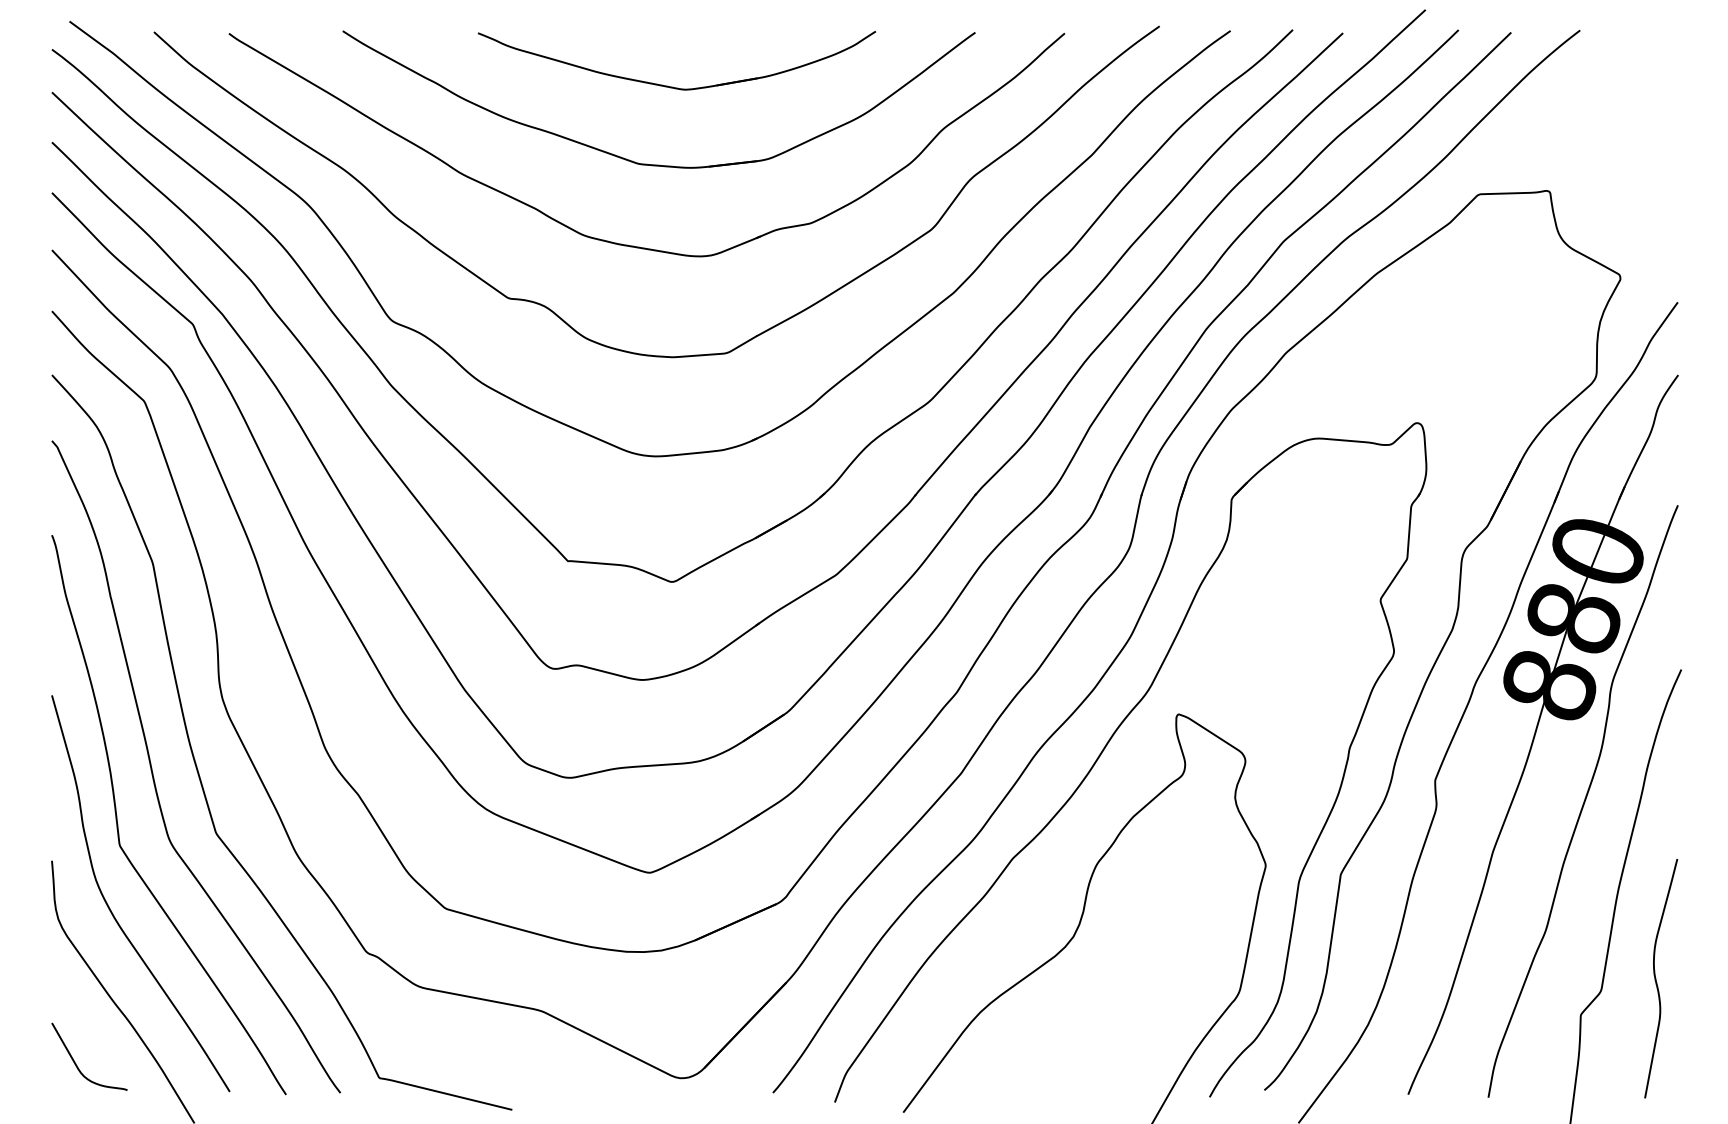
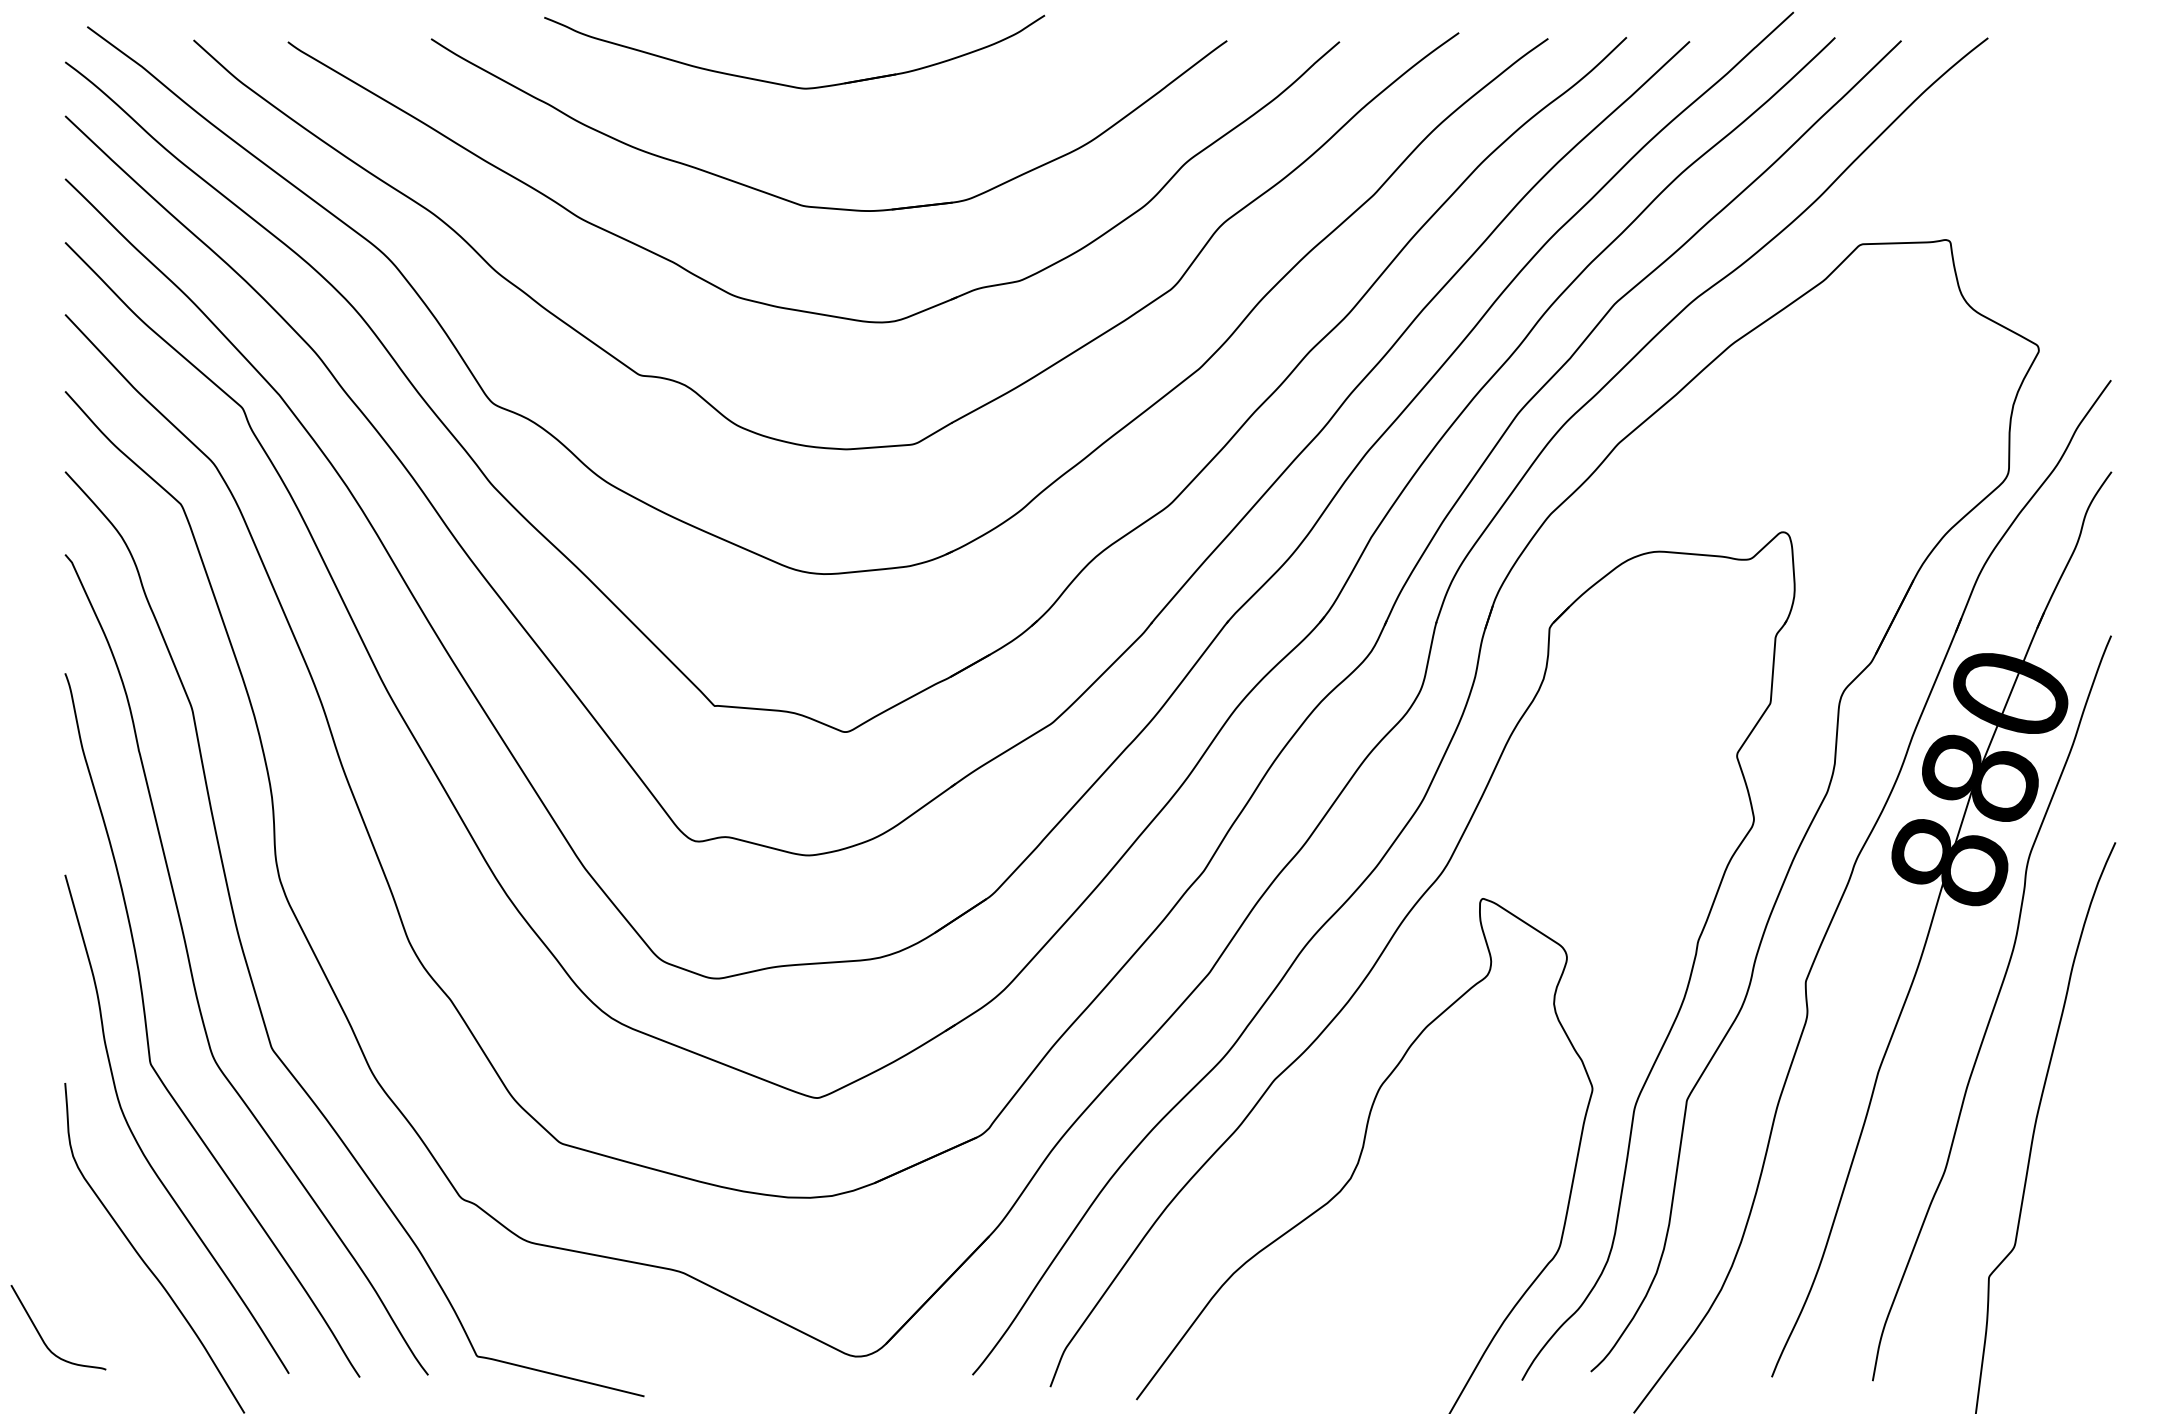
part: (670, 86) -> (786, 84), moved
curve: (1656, 980) -> (2084, 1233), removed
curve: (76, 1063) -> (41, 1335), moved

